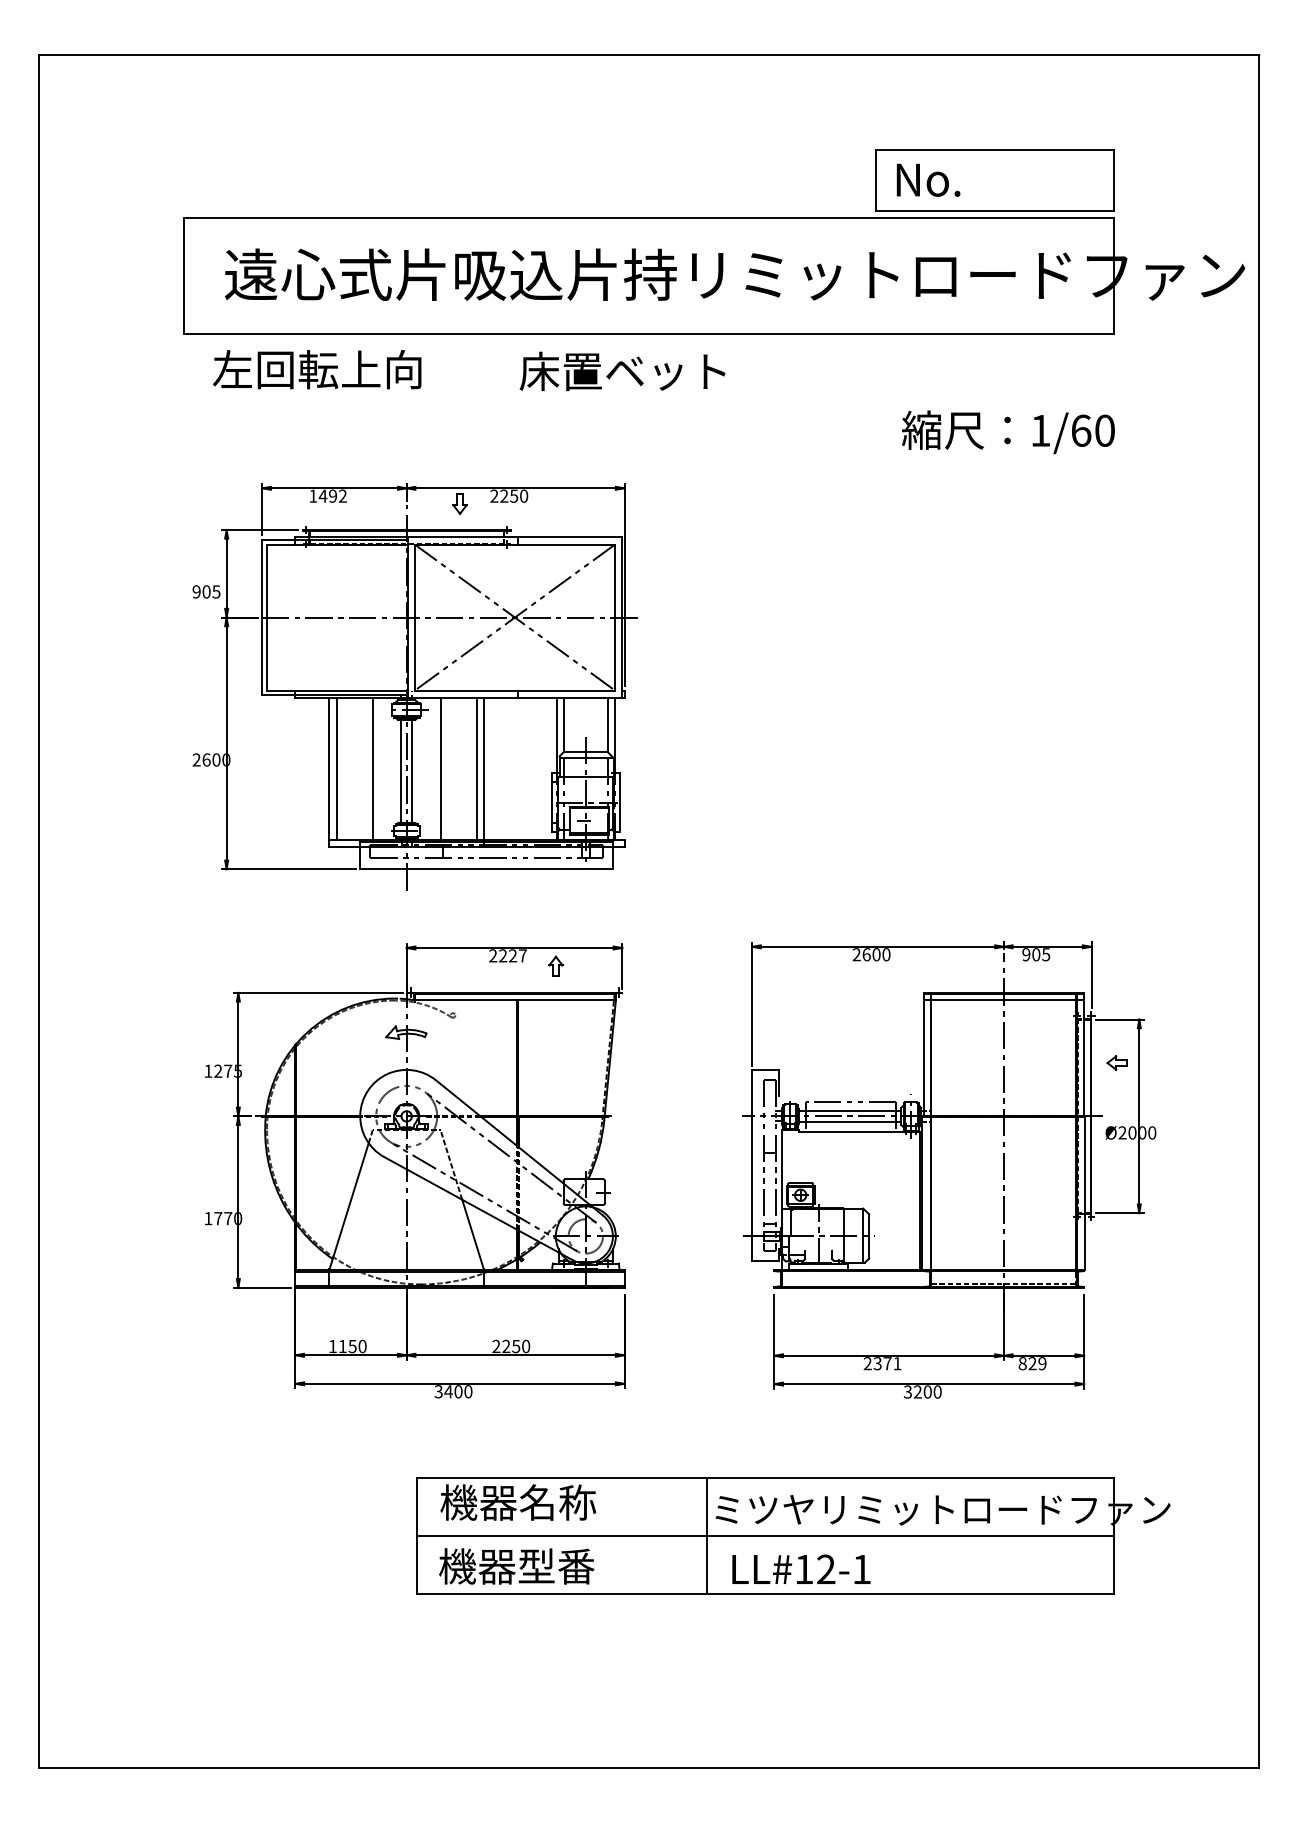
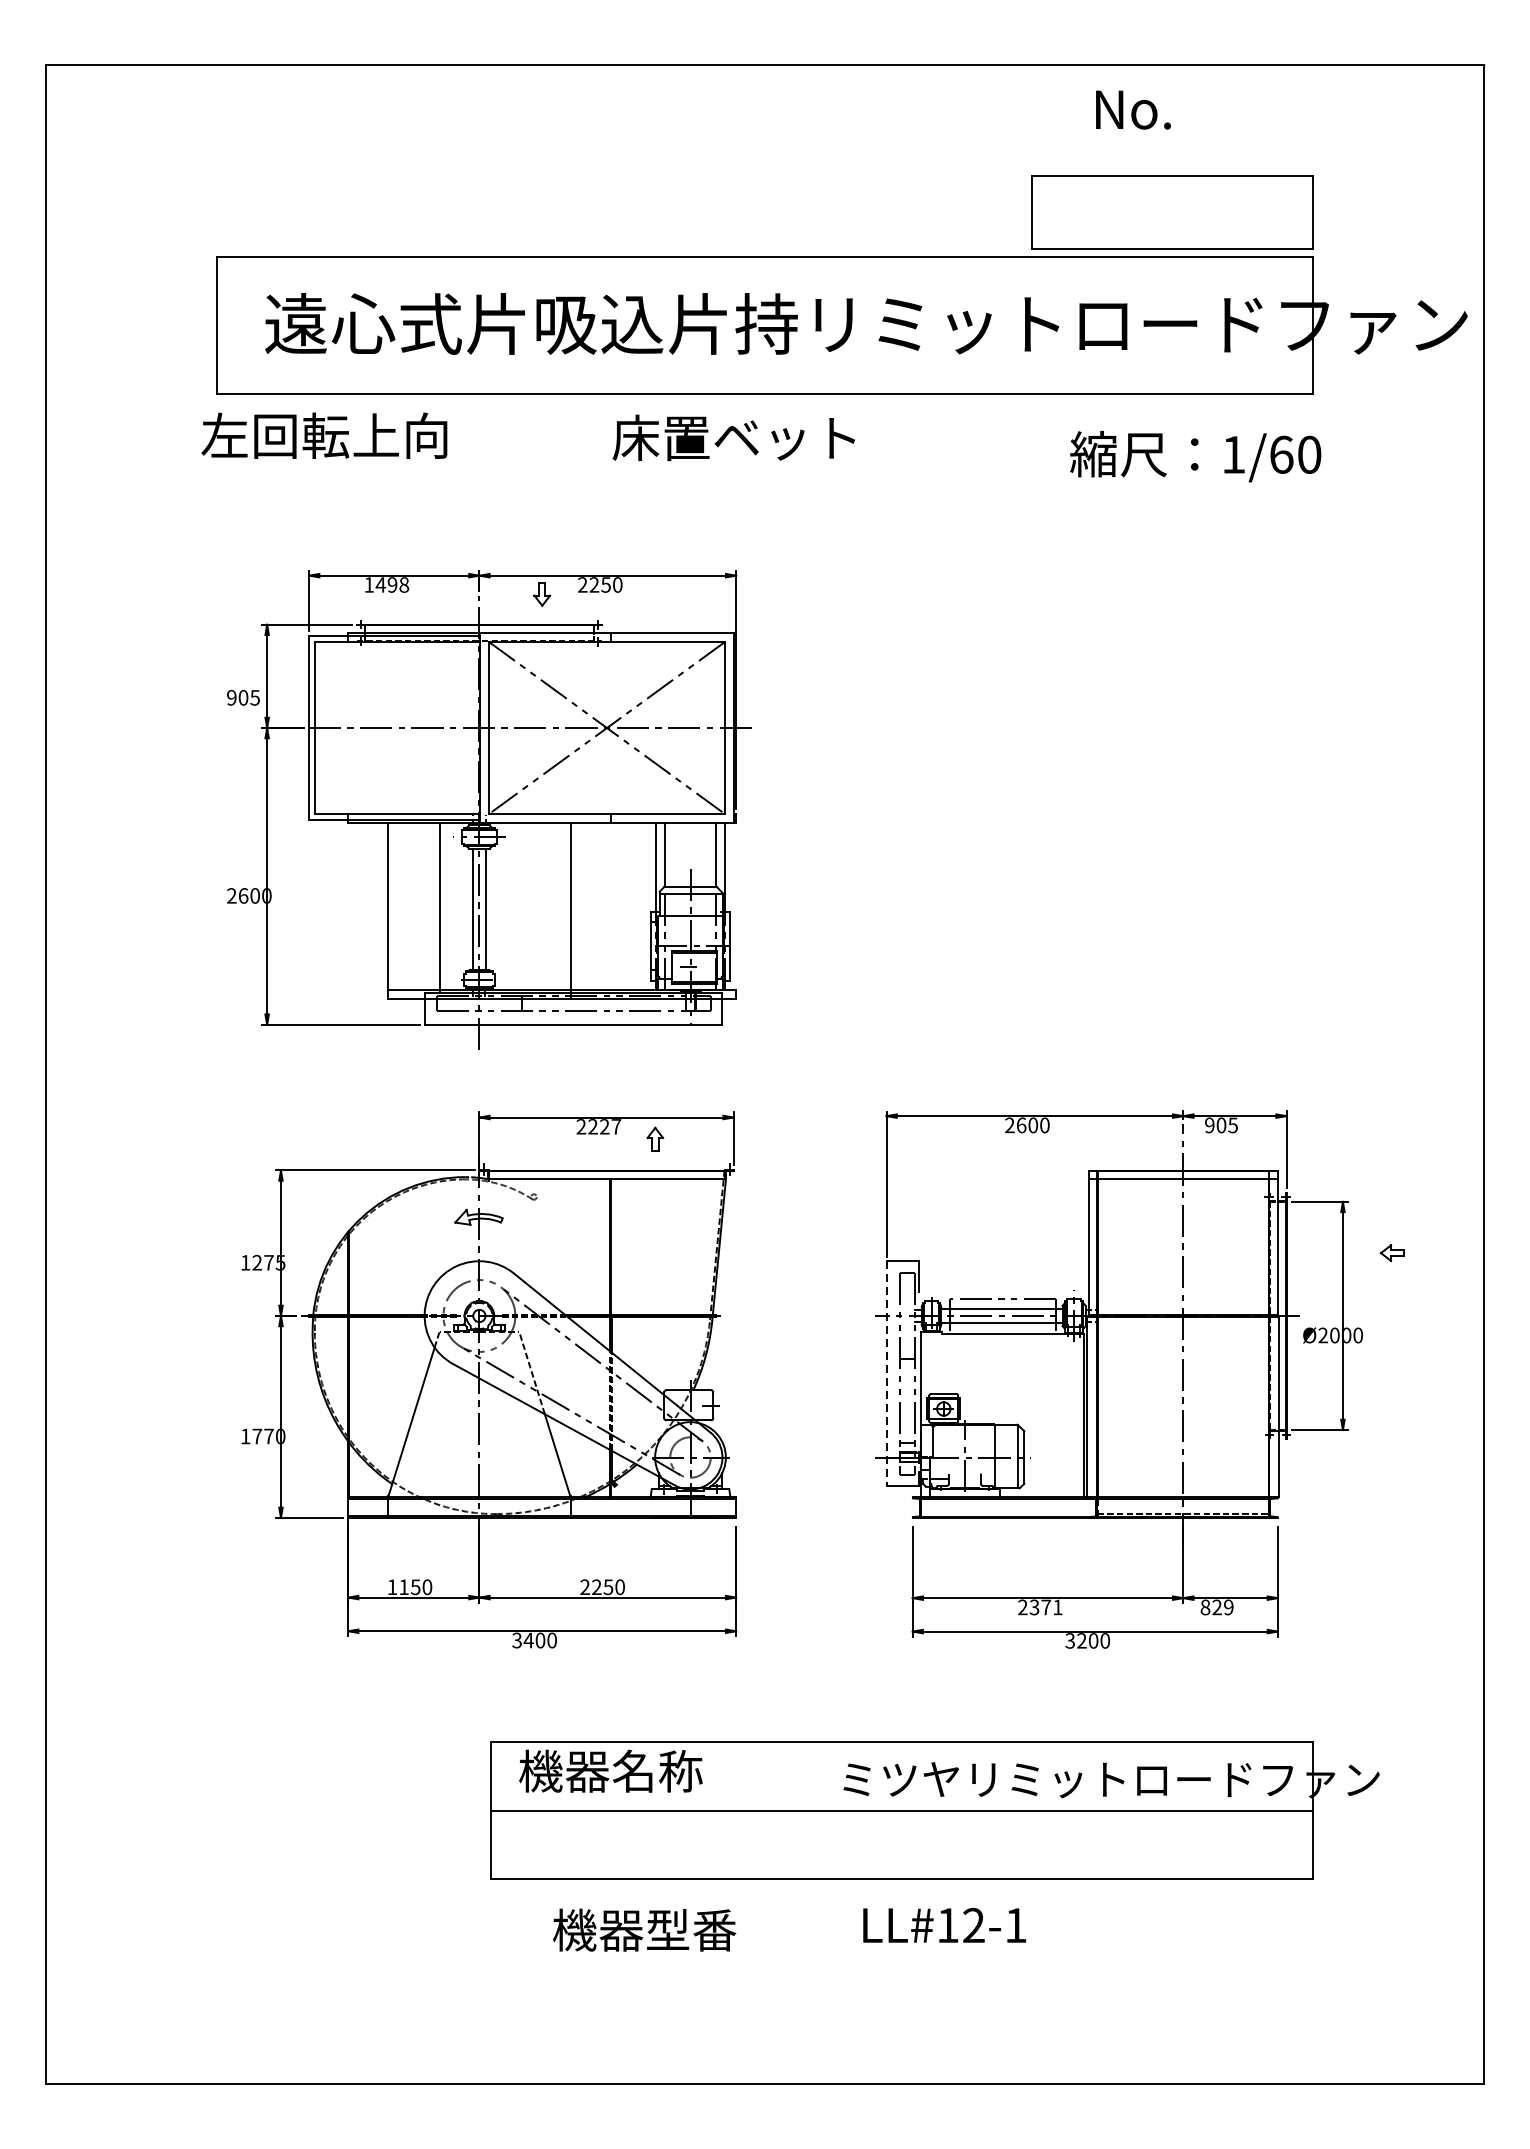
text: (928, 179) -> (1133, 109), moved
text: (317, 369) -> (324, 435), moved
text: (1008, 432) -> (1195, 456), moved
text: (342, 495) -> (403, 584), 1492 -> 1498
line: (336, 768) -> (396, 905), removed
line: (440, 768) -> (519, 905), removed
line: (476, 768) -> (561, 905), removed
part: (1116, 1062) -> (1391, 1252), moved
line: (752, 1165) -> (886, 1373), solid -> dashed
line: (707, 1535) -> (833, 1810), removed
text: (516, 1566) -> (644, 1930), moved
text: (801, 1568) -> (944, 1924), moved

